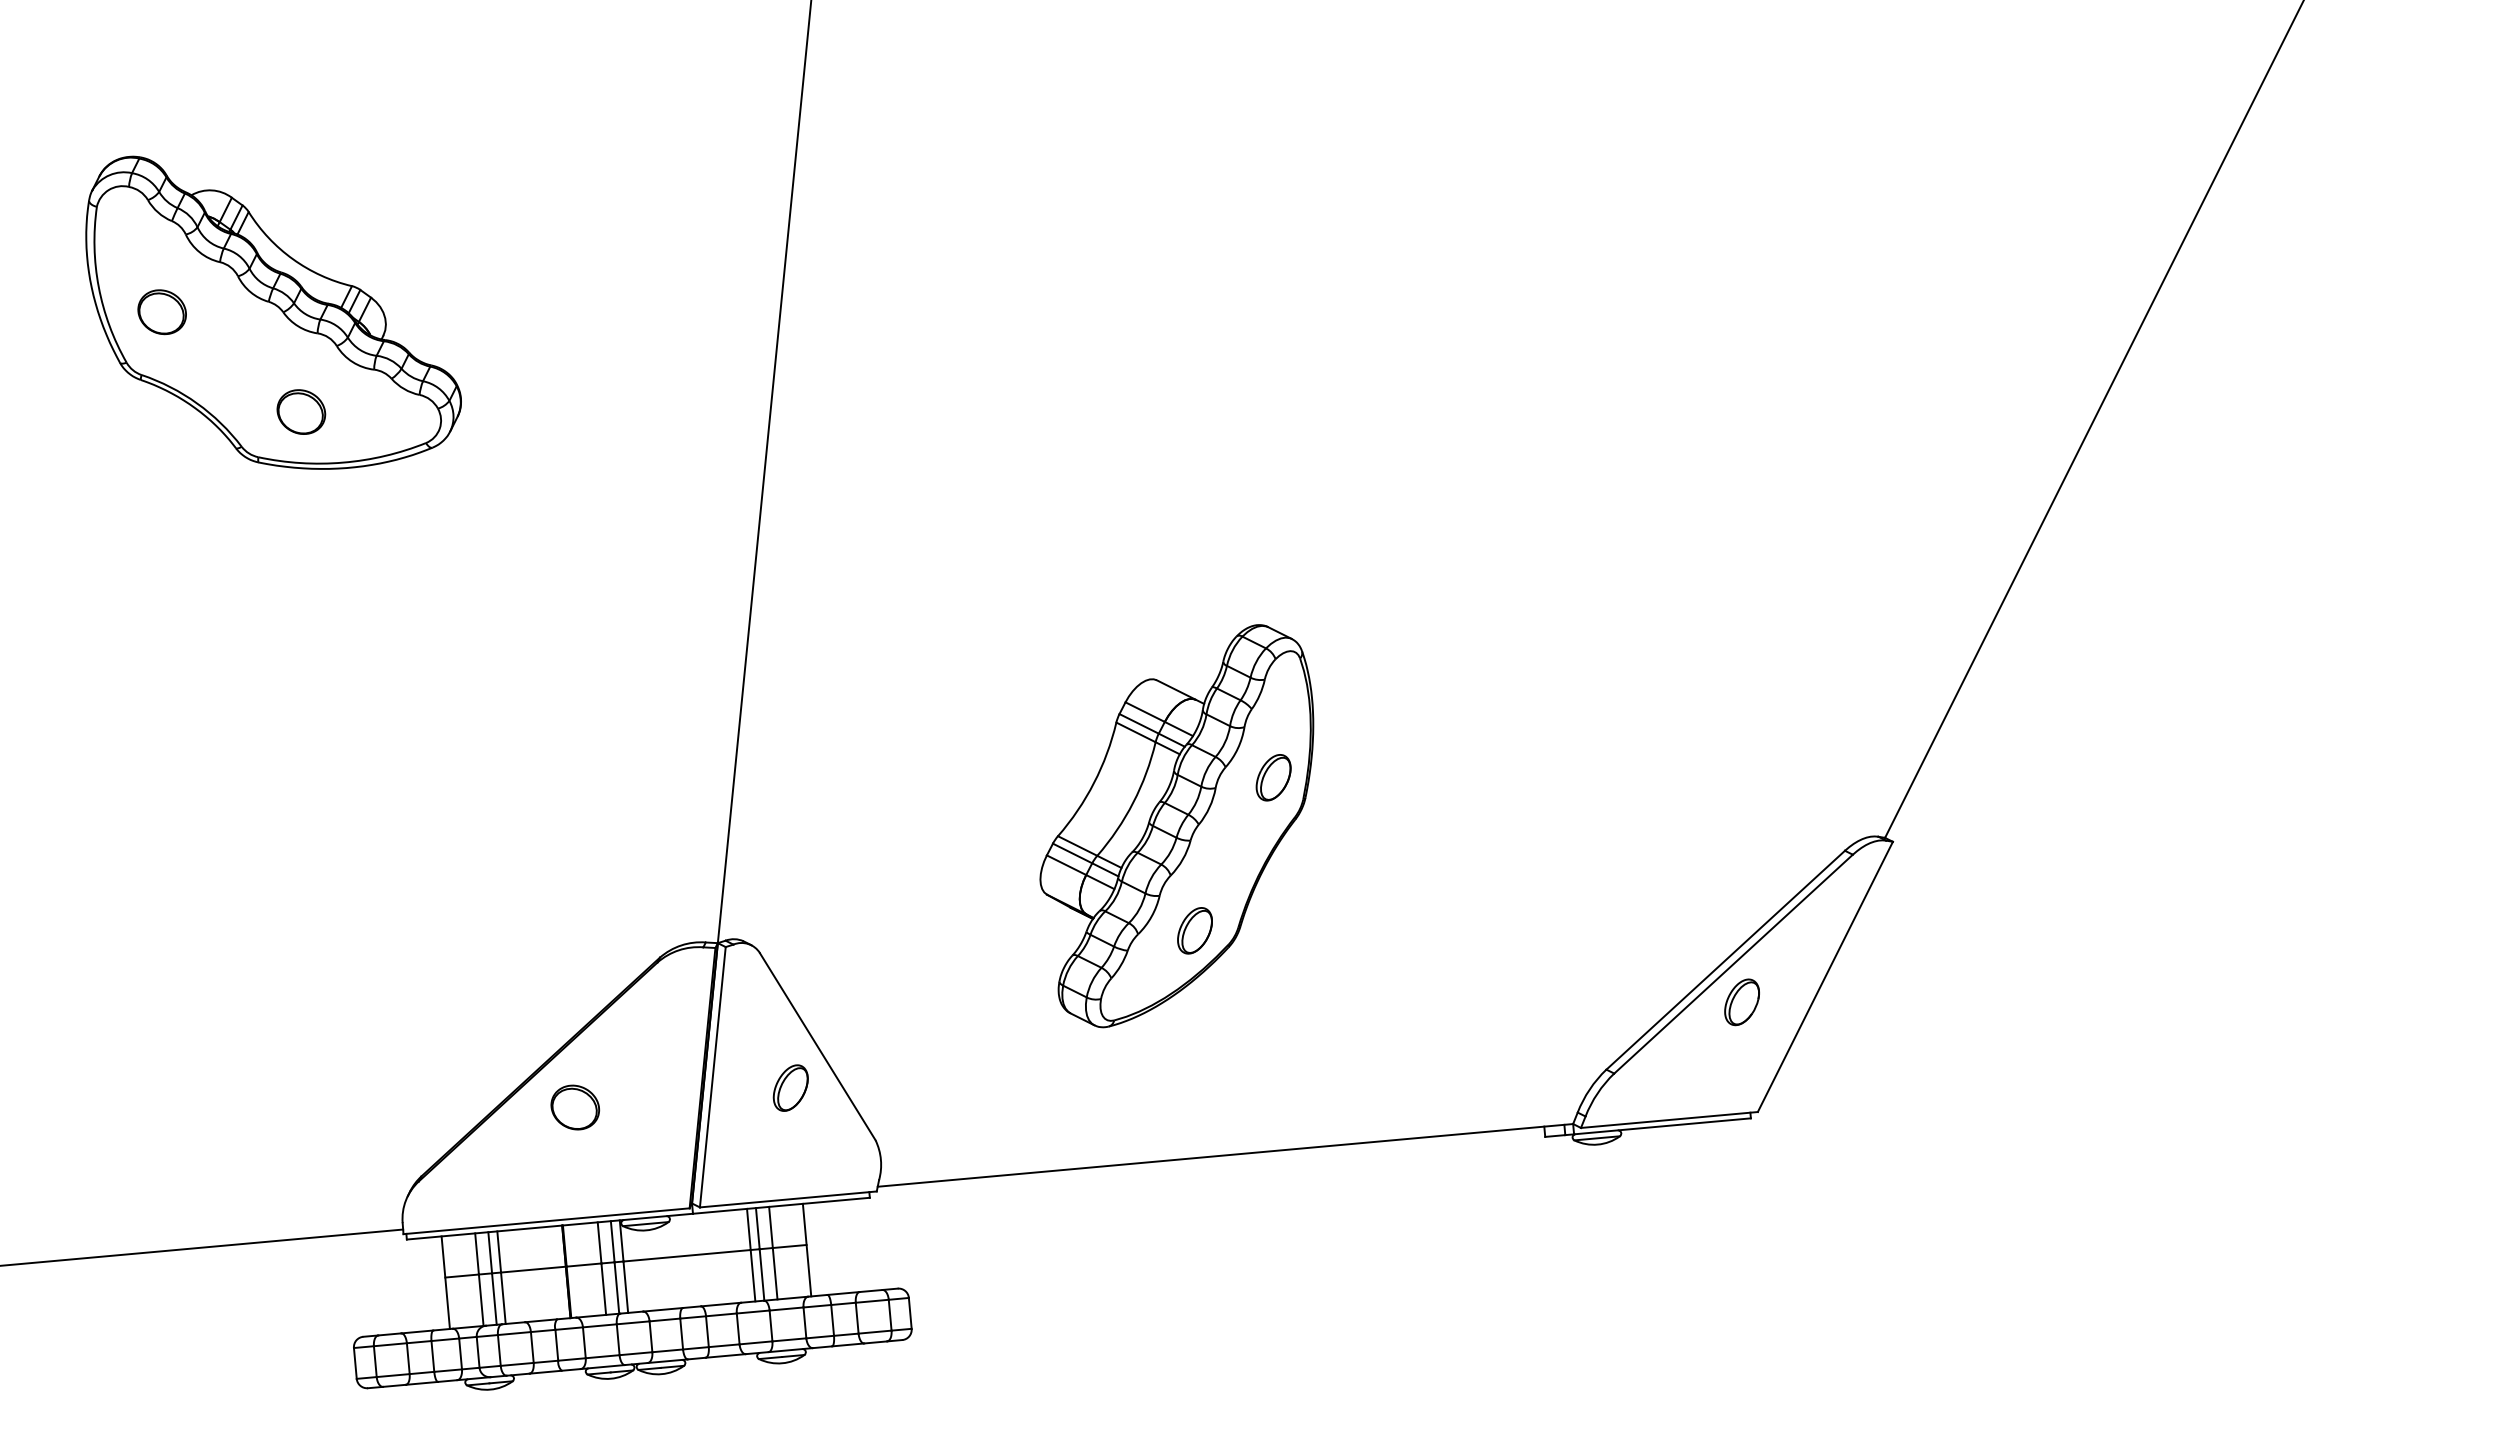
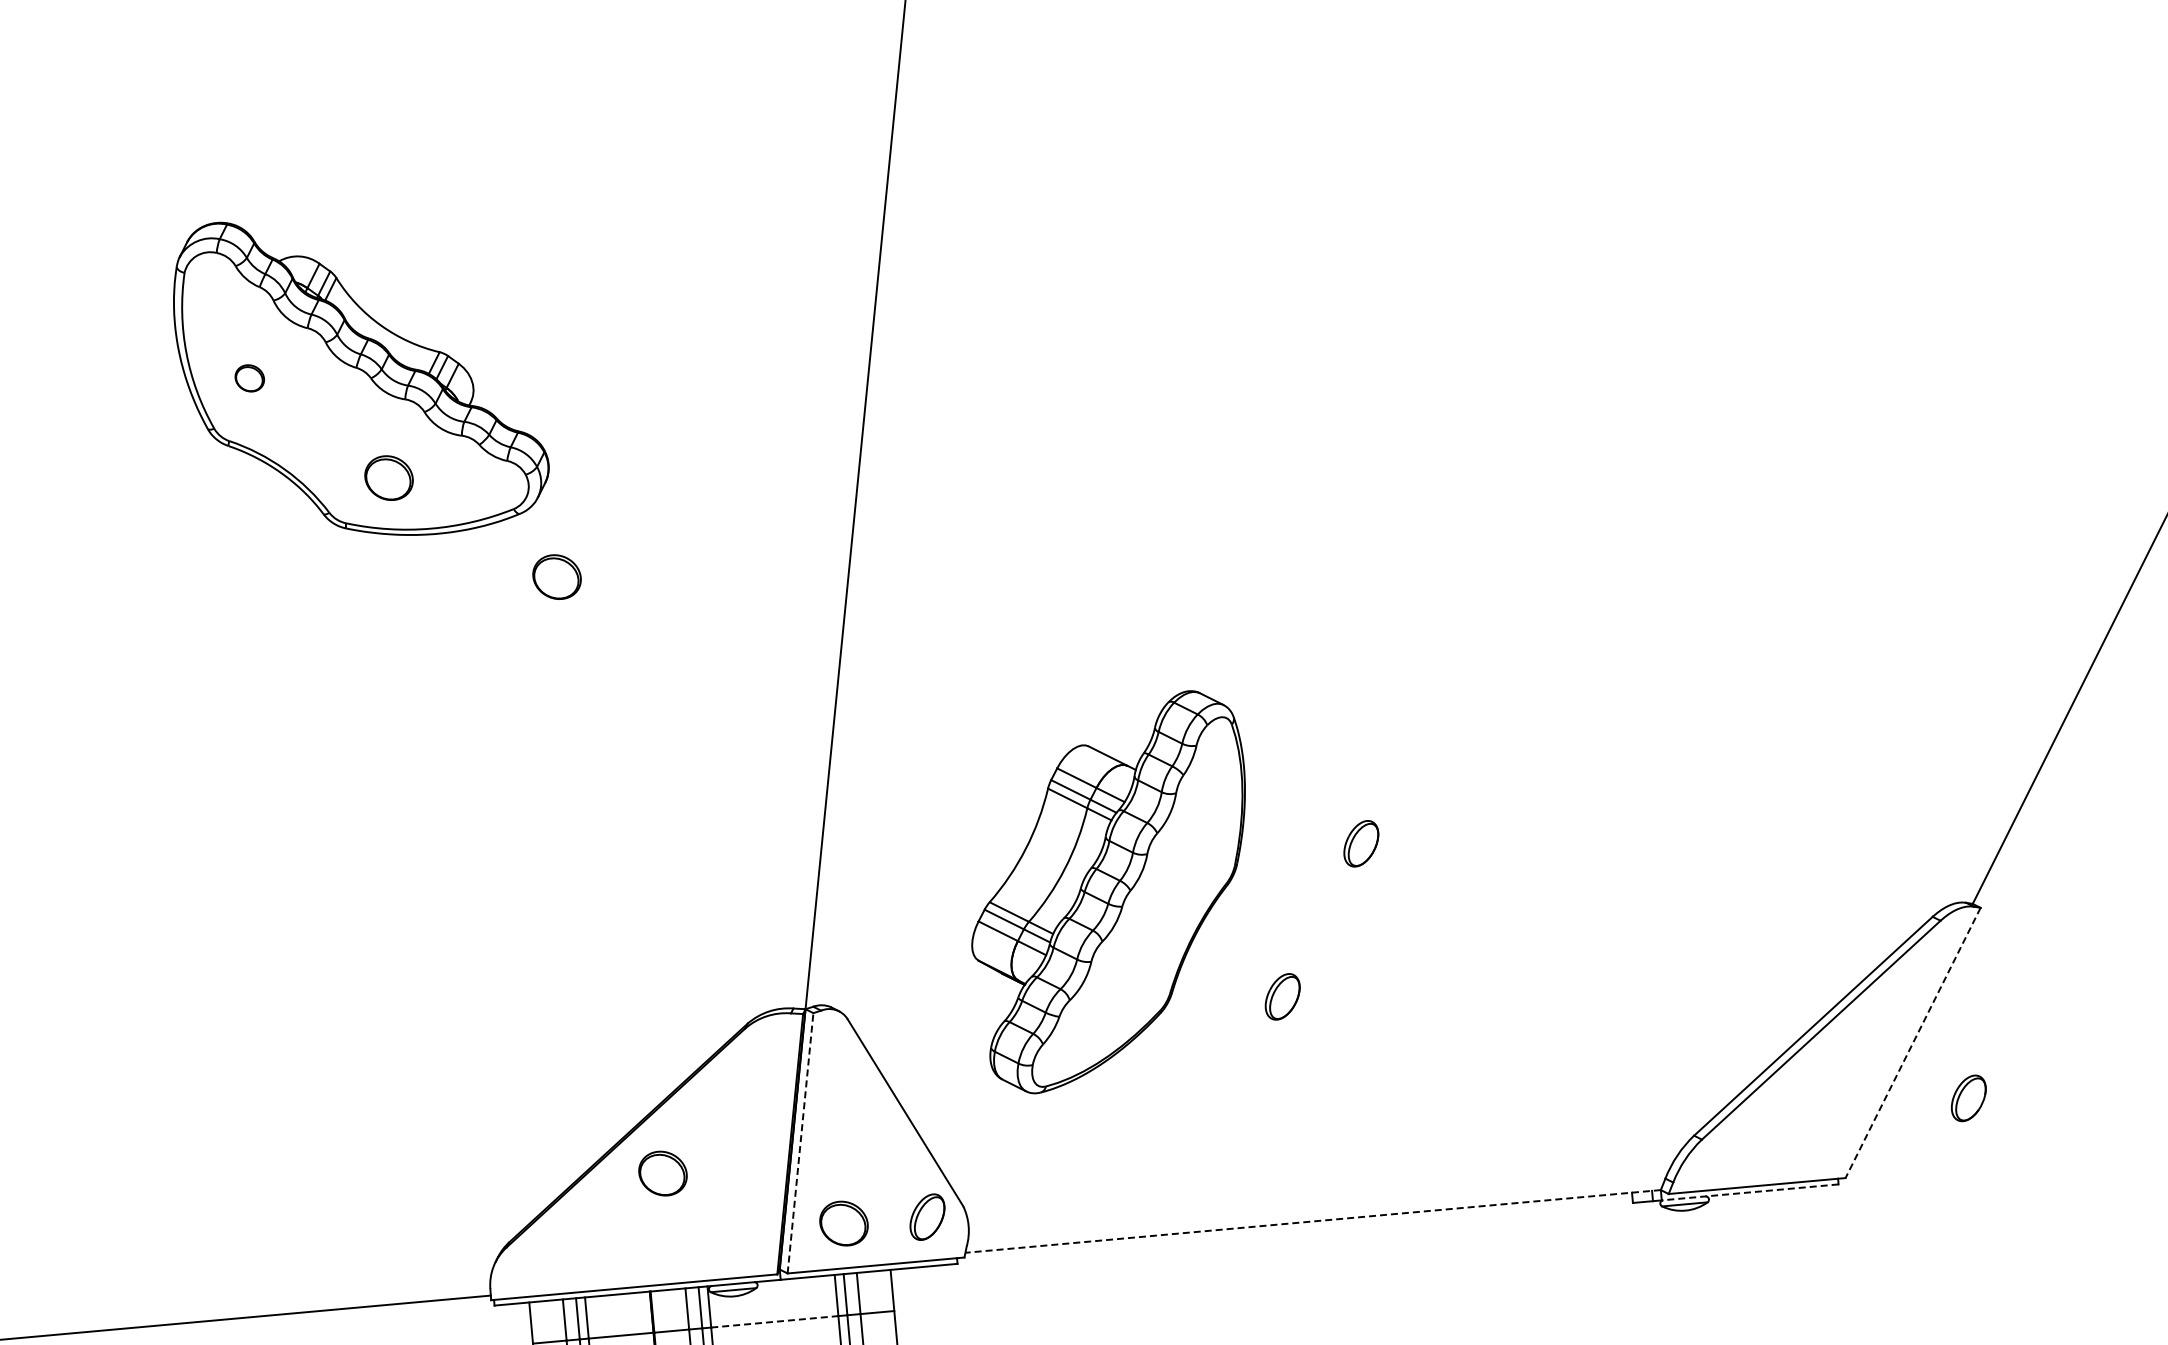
part: (161, 312) -> (249, 378), size x0.6
part: (469, 510) -> (557, 576), added
part: (1176, 826) -> (1108, 892), moved
line: (1825, 977) -> (1913, 1043), solid -> dashed
part: (1741, 1002) -> (1968, 1098), moved
line: (712, 1077) -> (800, 1143), solid -> dashed
part: (790, 1087) -> (927, 1216), moved
line: (1662, 1126) -> (1750, 1192), solid -> dashed
line: (1224, 1155) -> (1312, 1221), solid -> dashed
part: (756, 1157) -> (844, 1223), added
line: (687, 1255) -> (775, 1321), solid -> dashed

